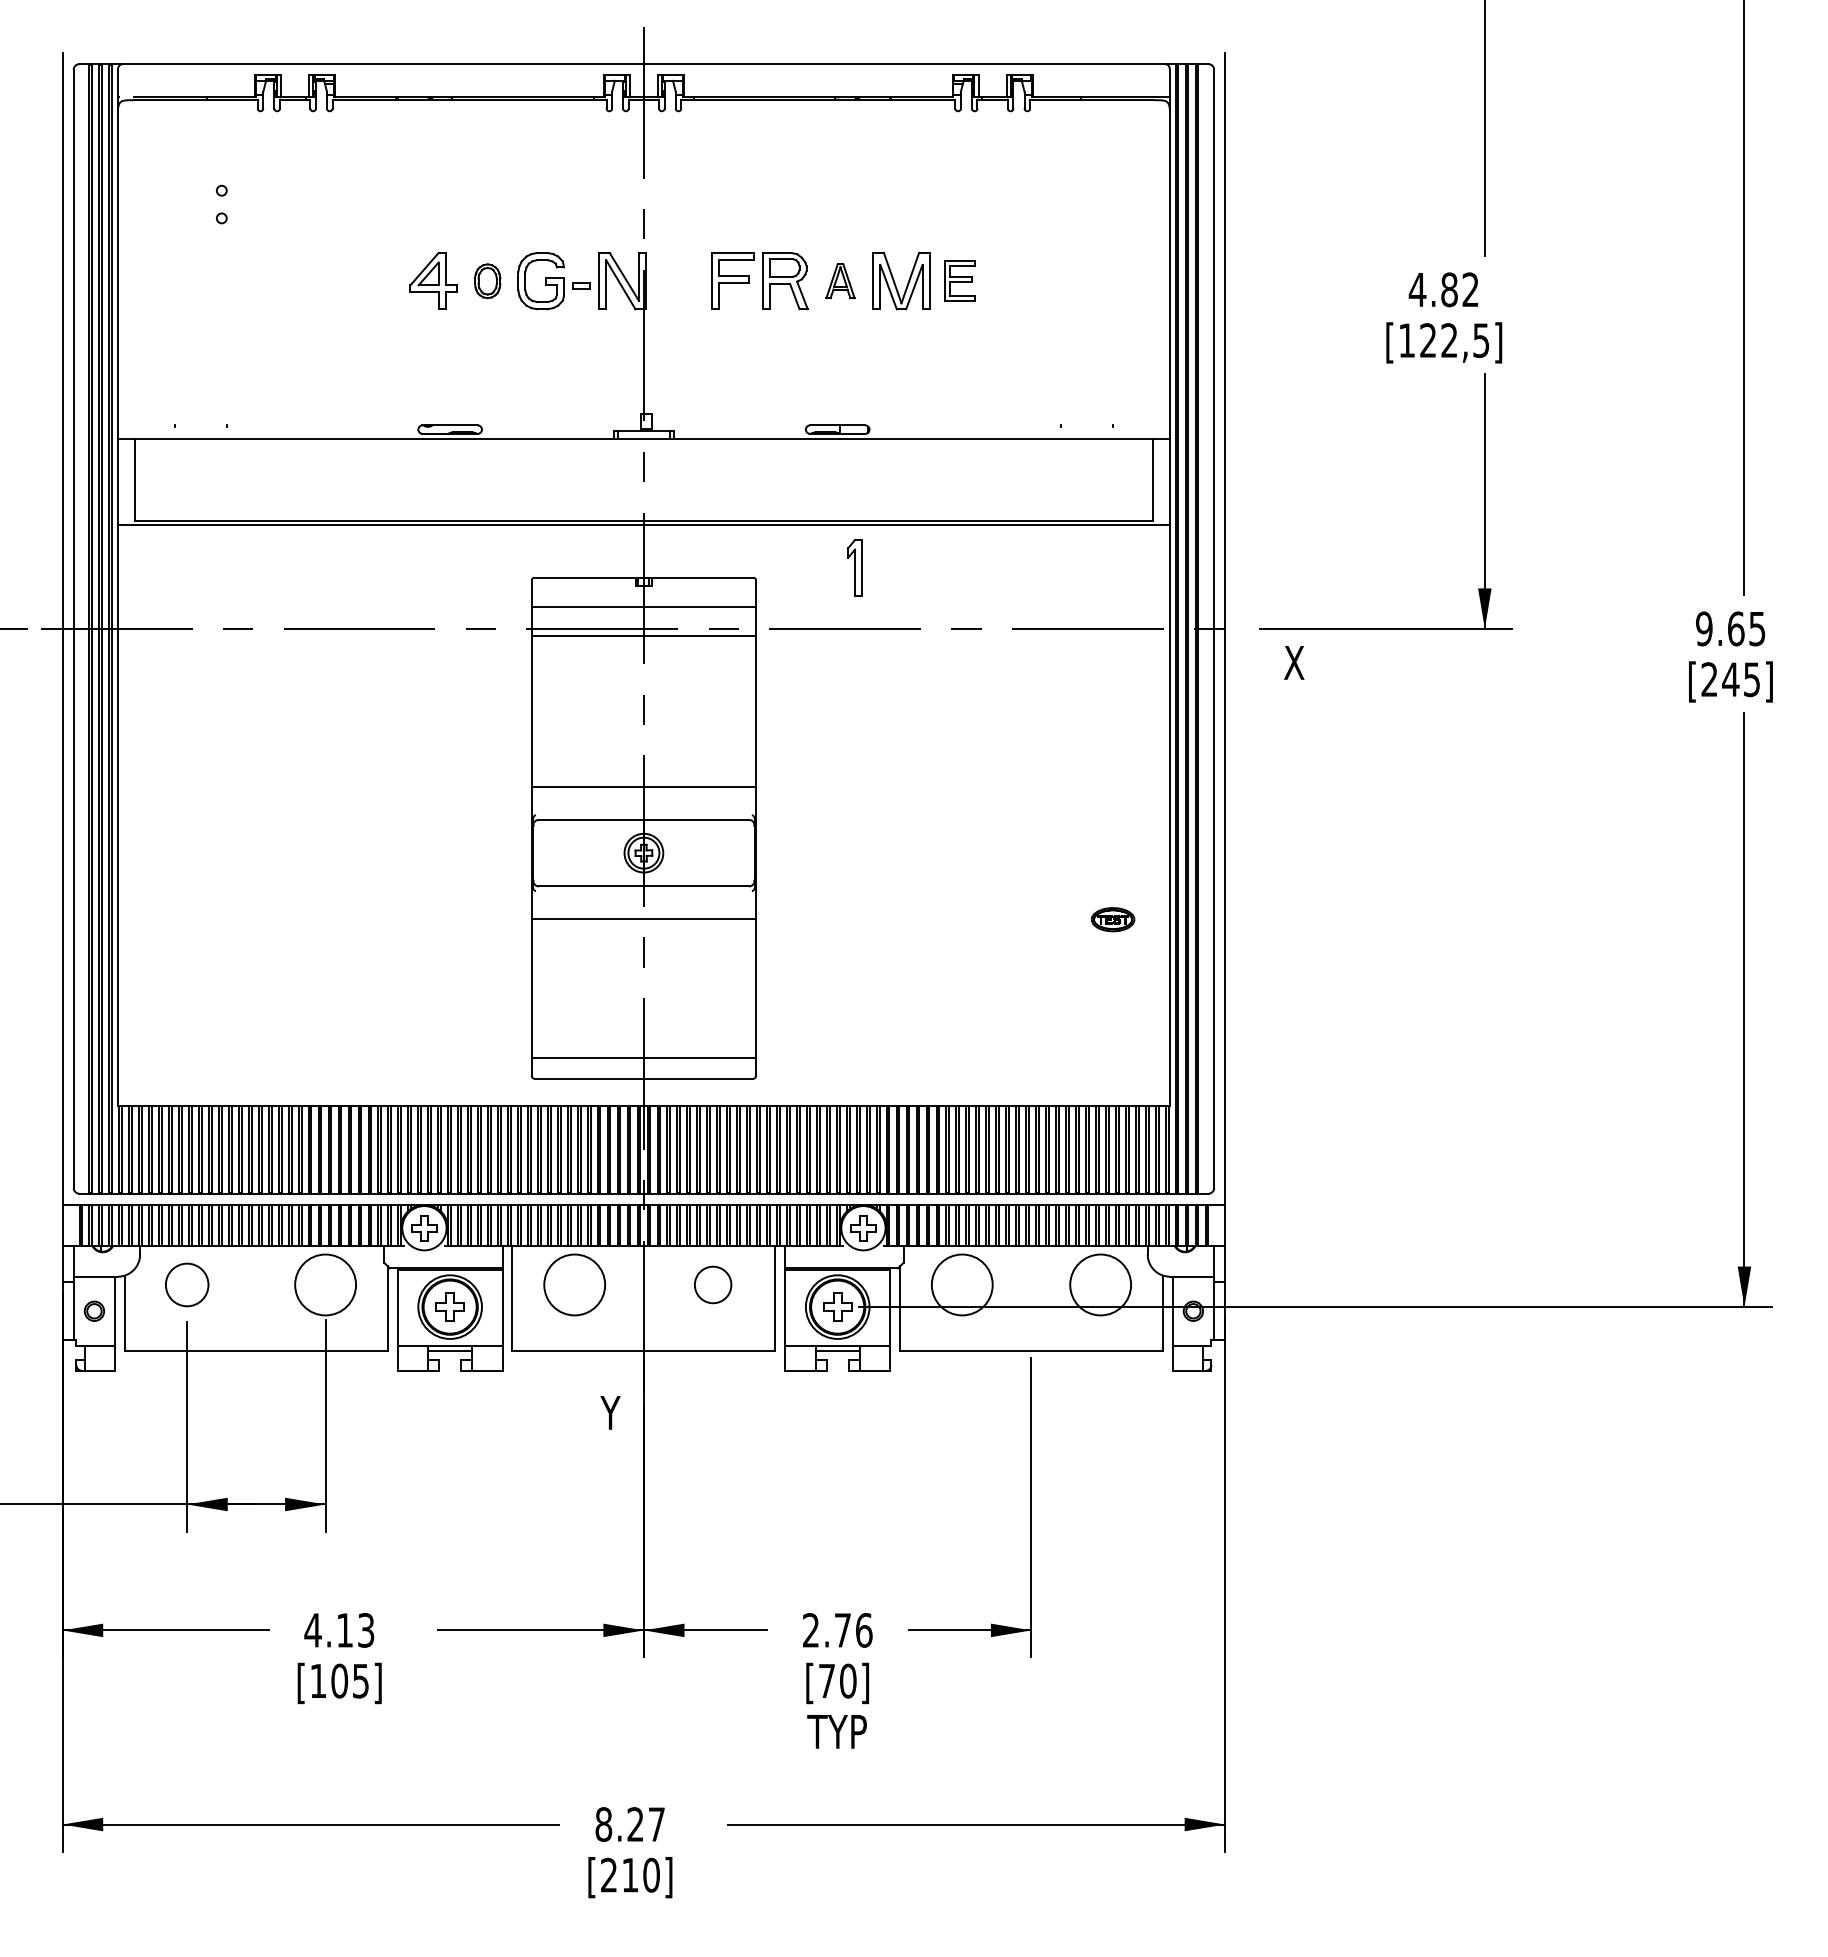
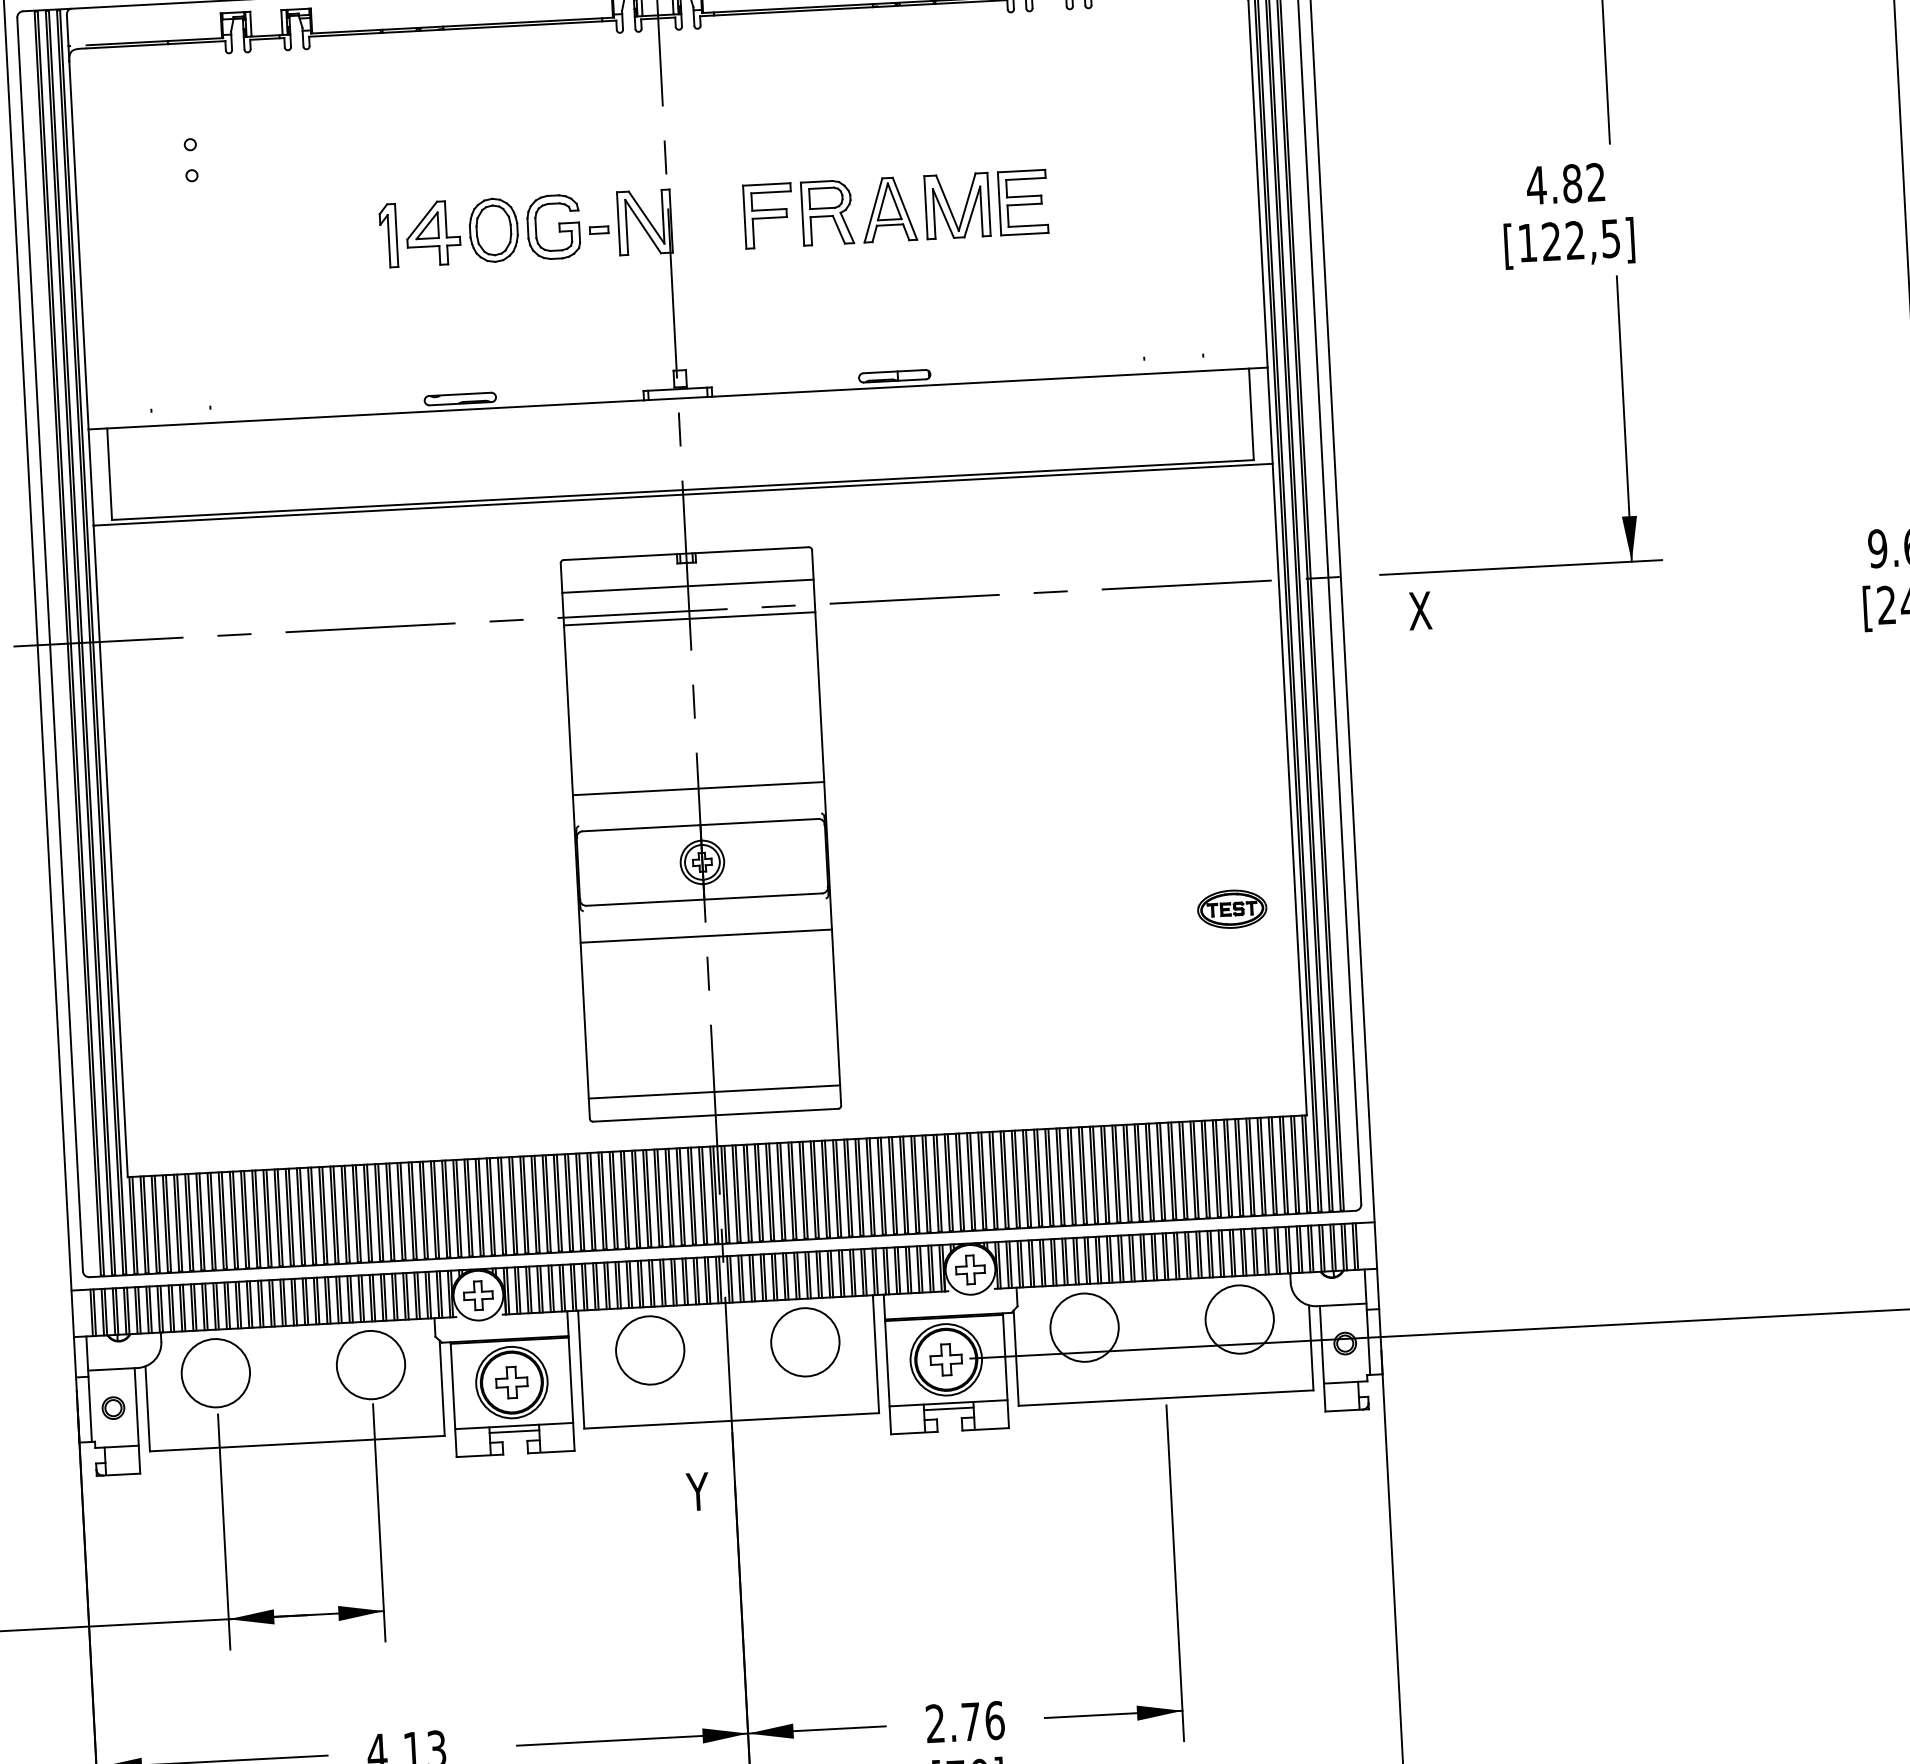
part: (959, 280) -> (1022, 201), size x1.43
part: (487, 281) -> (493, 230), size x1.67
part: (840, 281) -> (889, 210), size x1.67
part: (854, 567) -> (388, 235), moved
part: (1112, 919) -> (1231, 909), size x1.43
circle: (186, 1284) -> (215, 1372), size x1.43
circle: (712, 1284) -> (804, 1341), size x1.67

